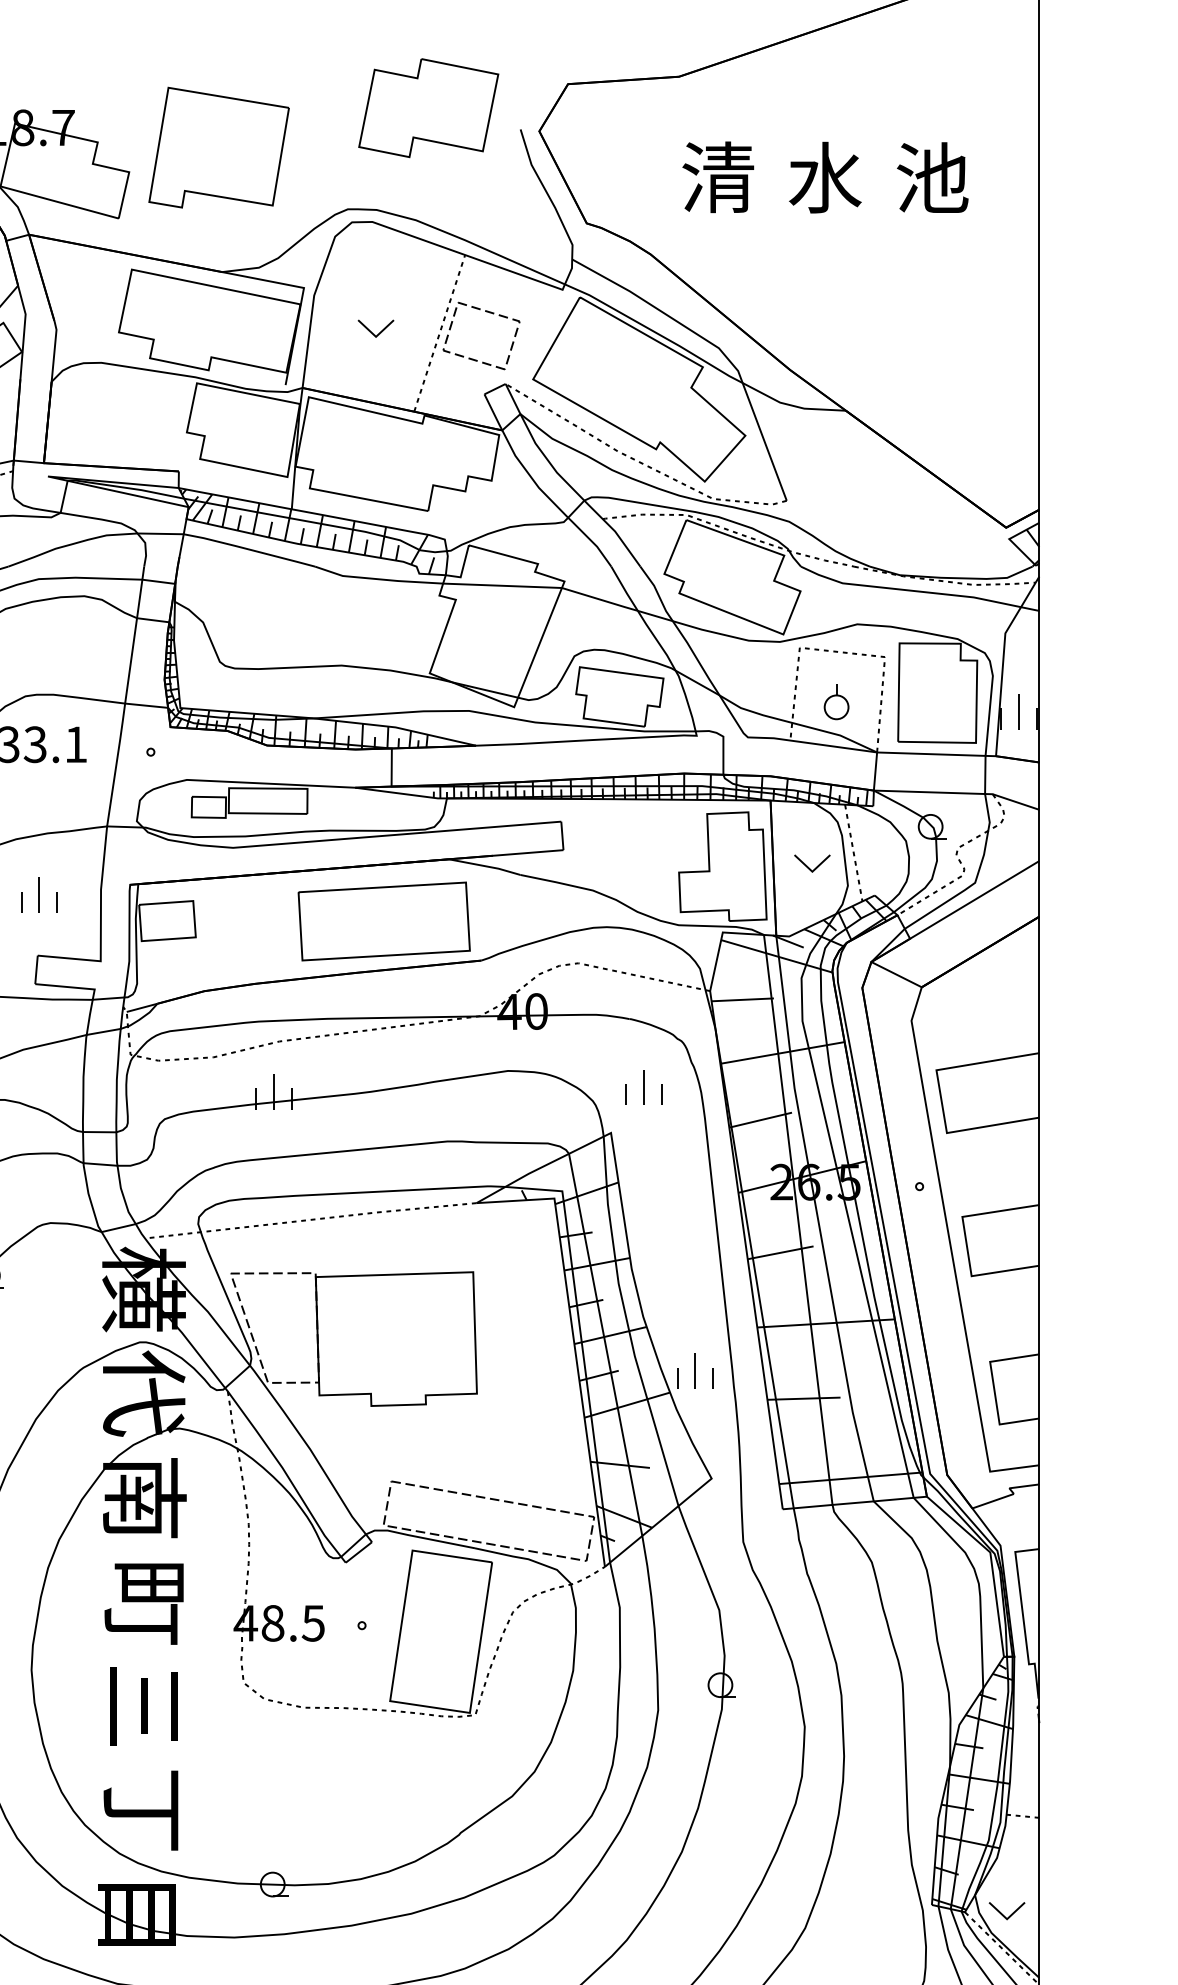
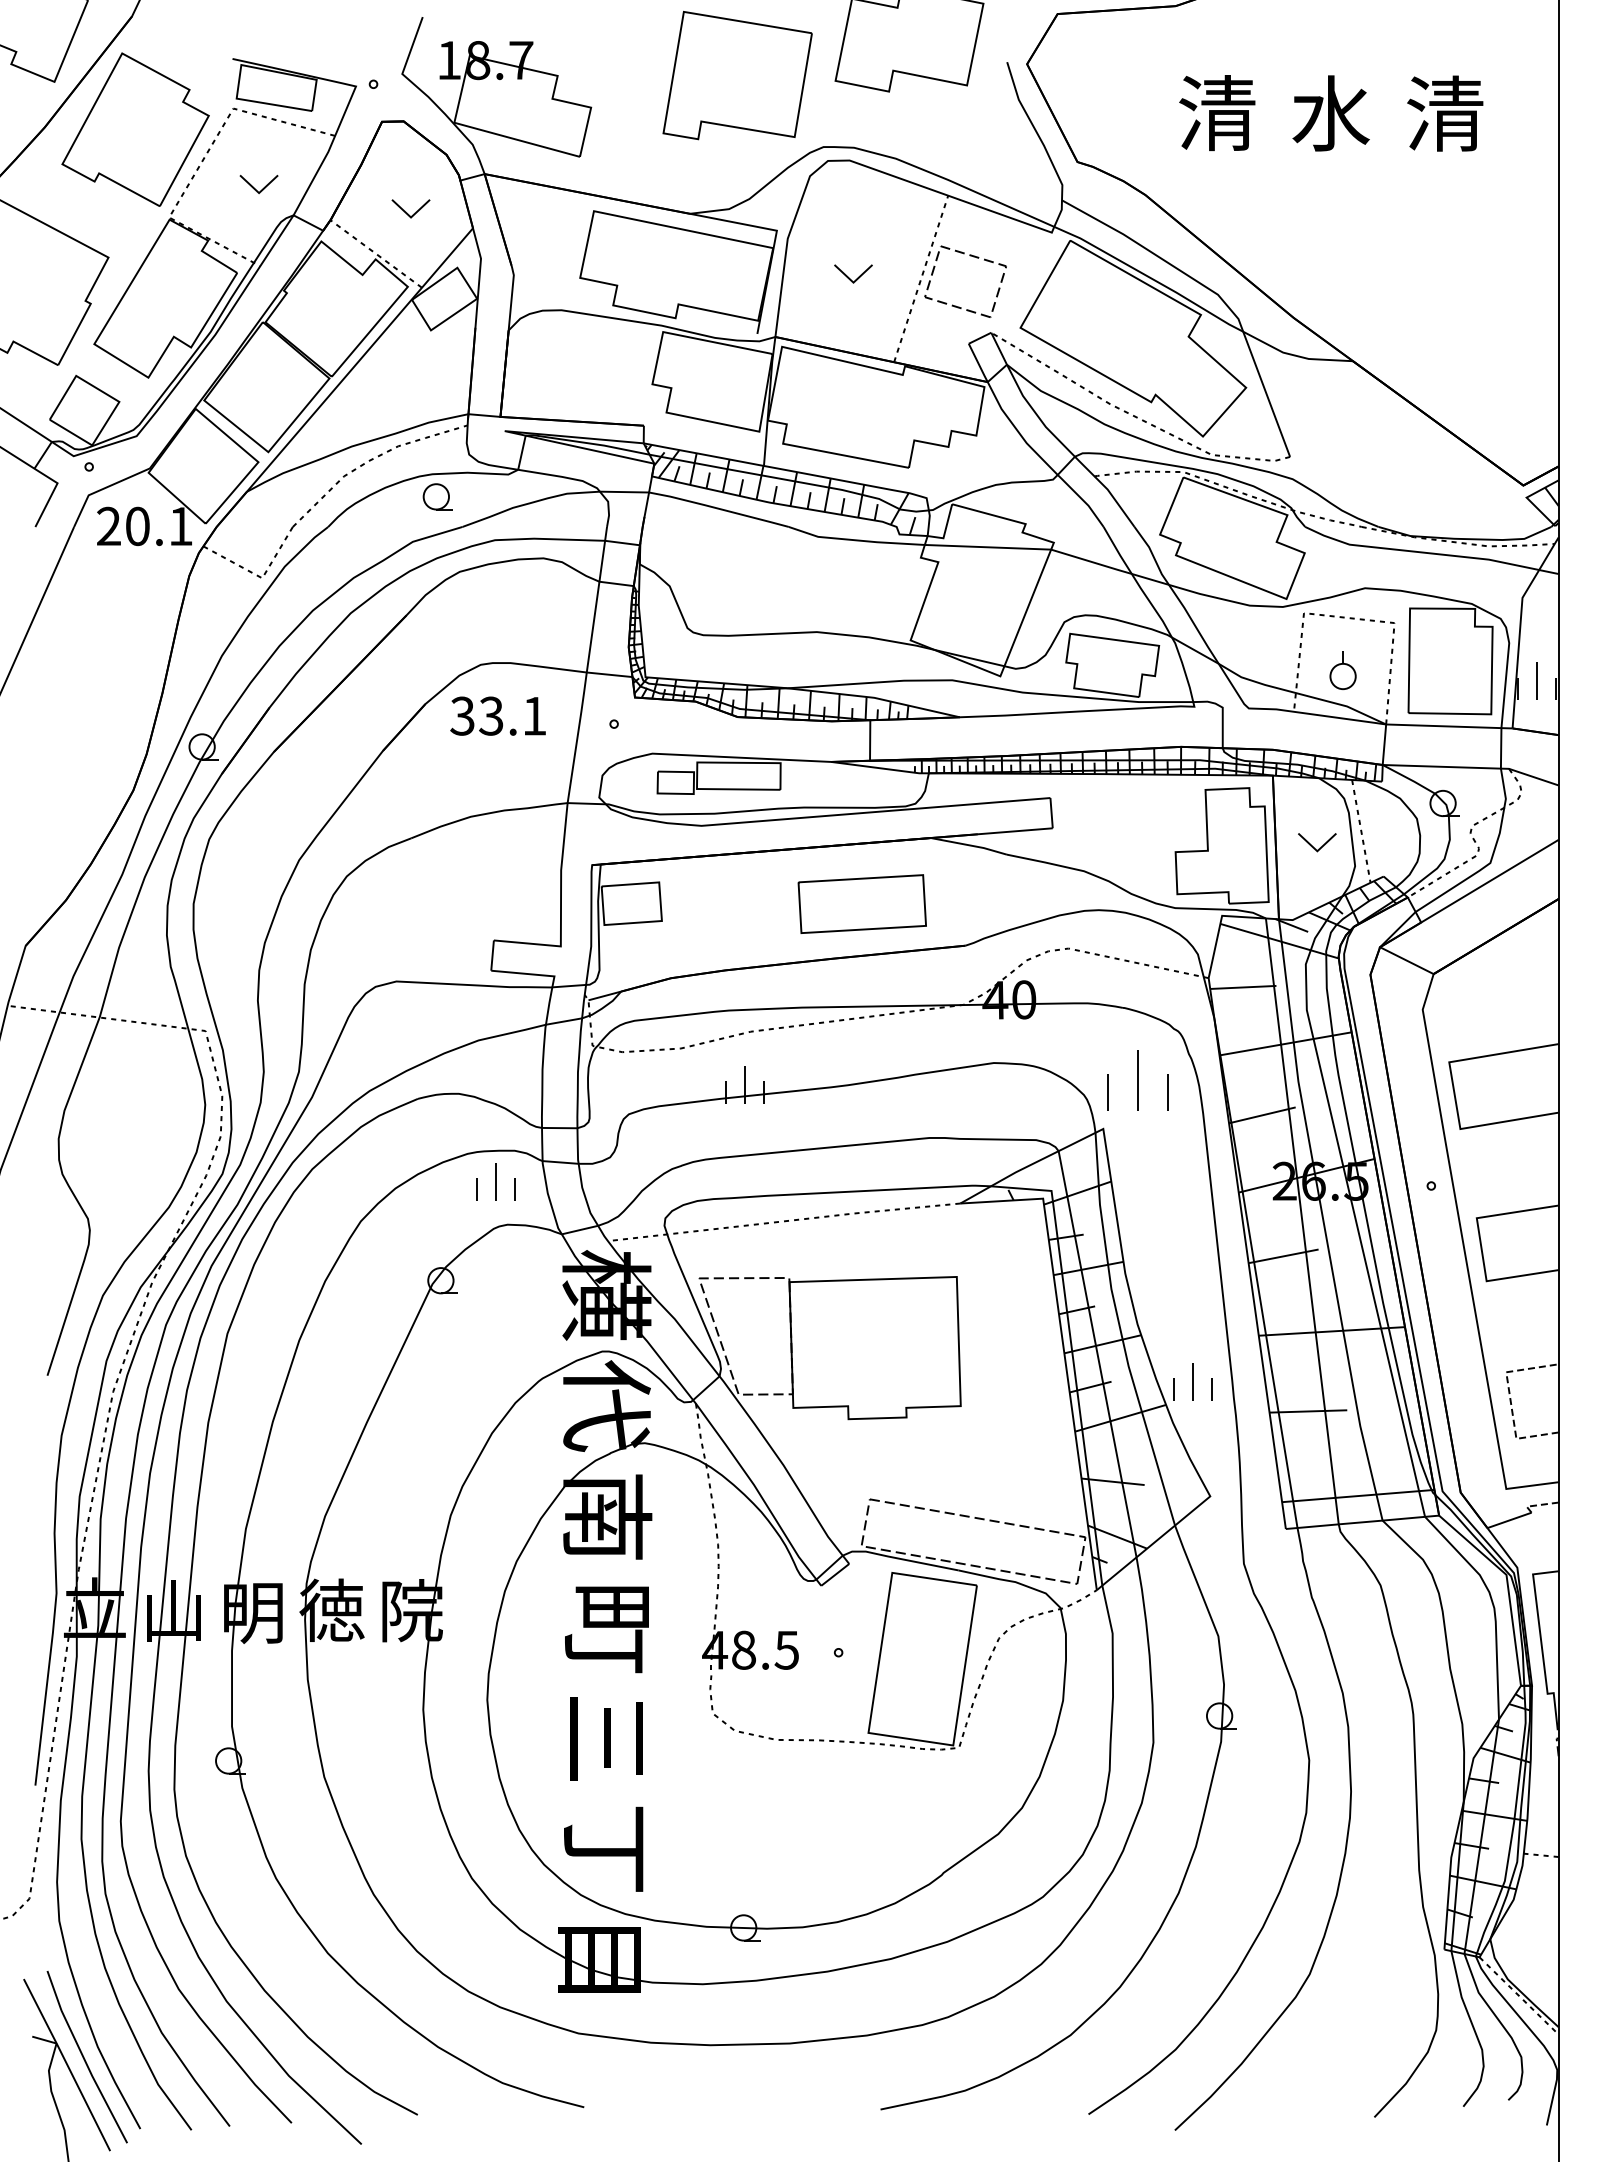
part: (218, 147) -> (737, 75), moved
text: (932, 177) -> (1445, 113), 池 -> 清
part: (39, 894) -> (495, 1181), moved
part: (384, 920) -> (862, 903), size x0.7
part: (643, 1087) -> (1137, 1080), size x1.6
line: (994, 1388) -> (1510, 1400), solid -> dashed
line: (1020, 1487) -> (1538, 1505), solid -> dashed
part: (1007, 1910) -> (1524, 1955), removed

